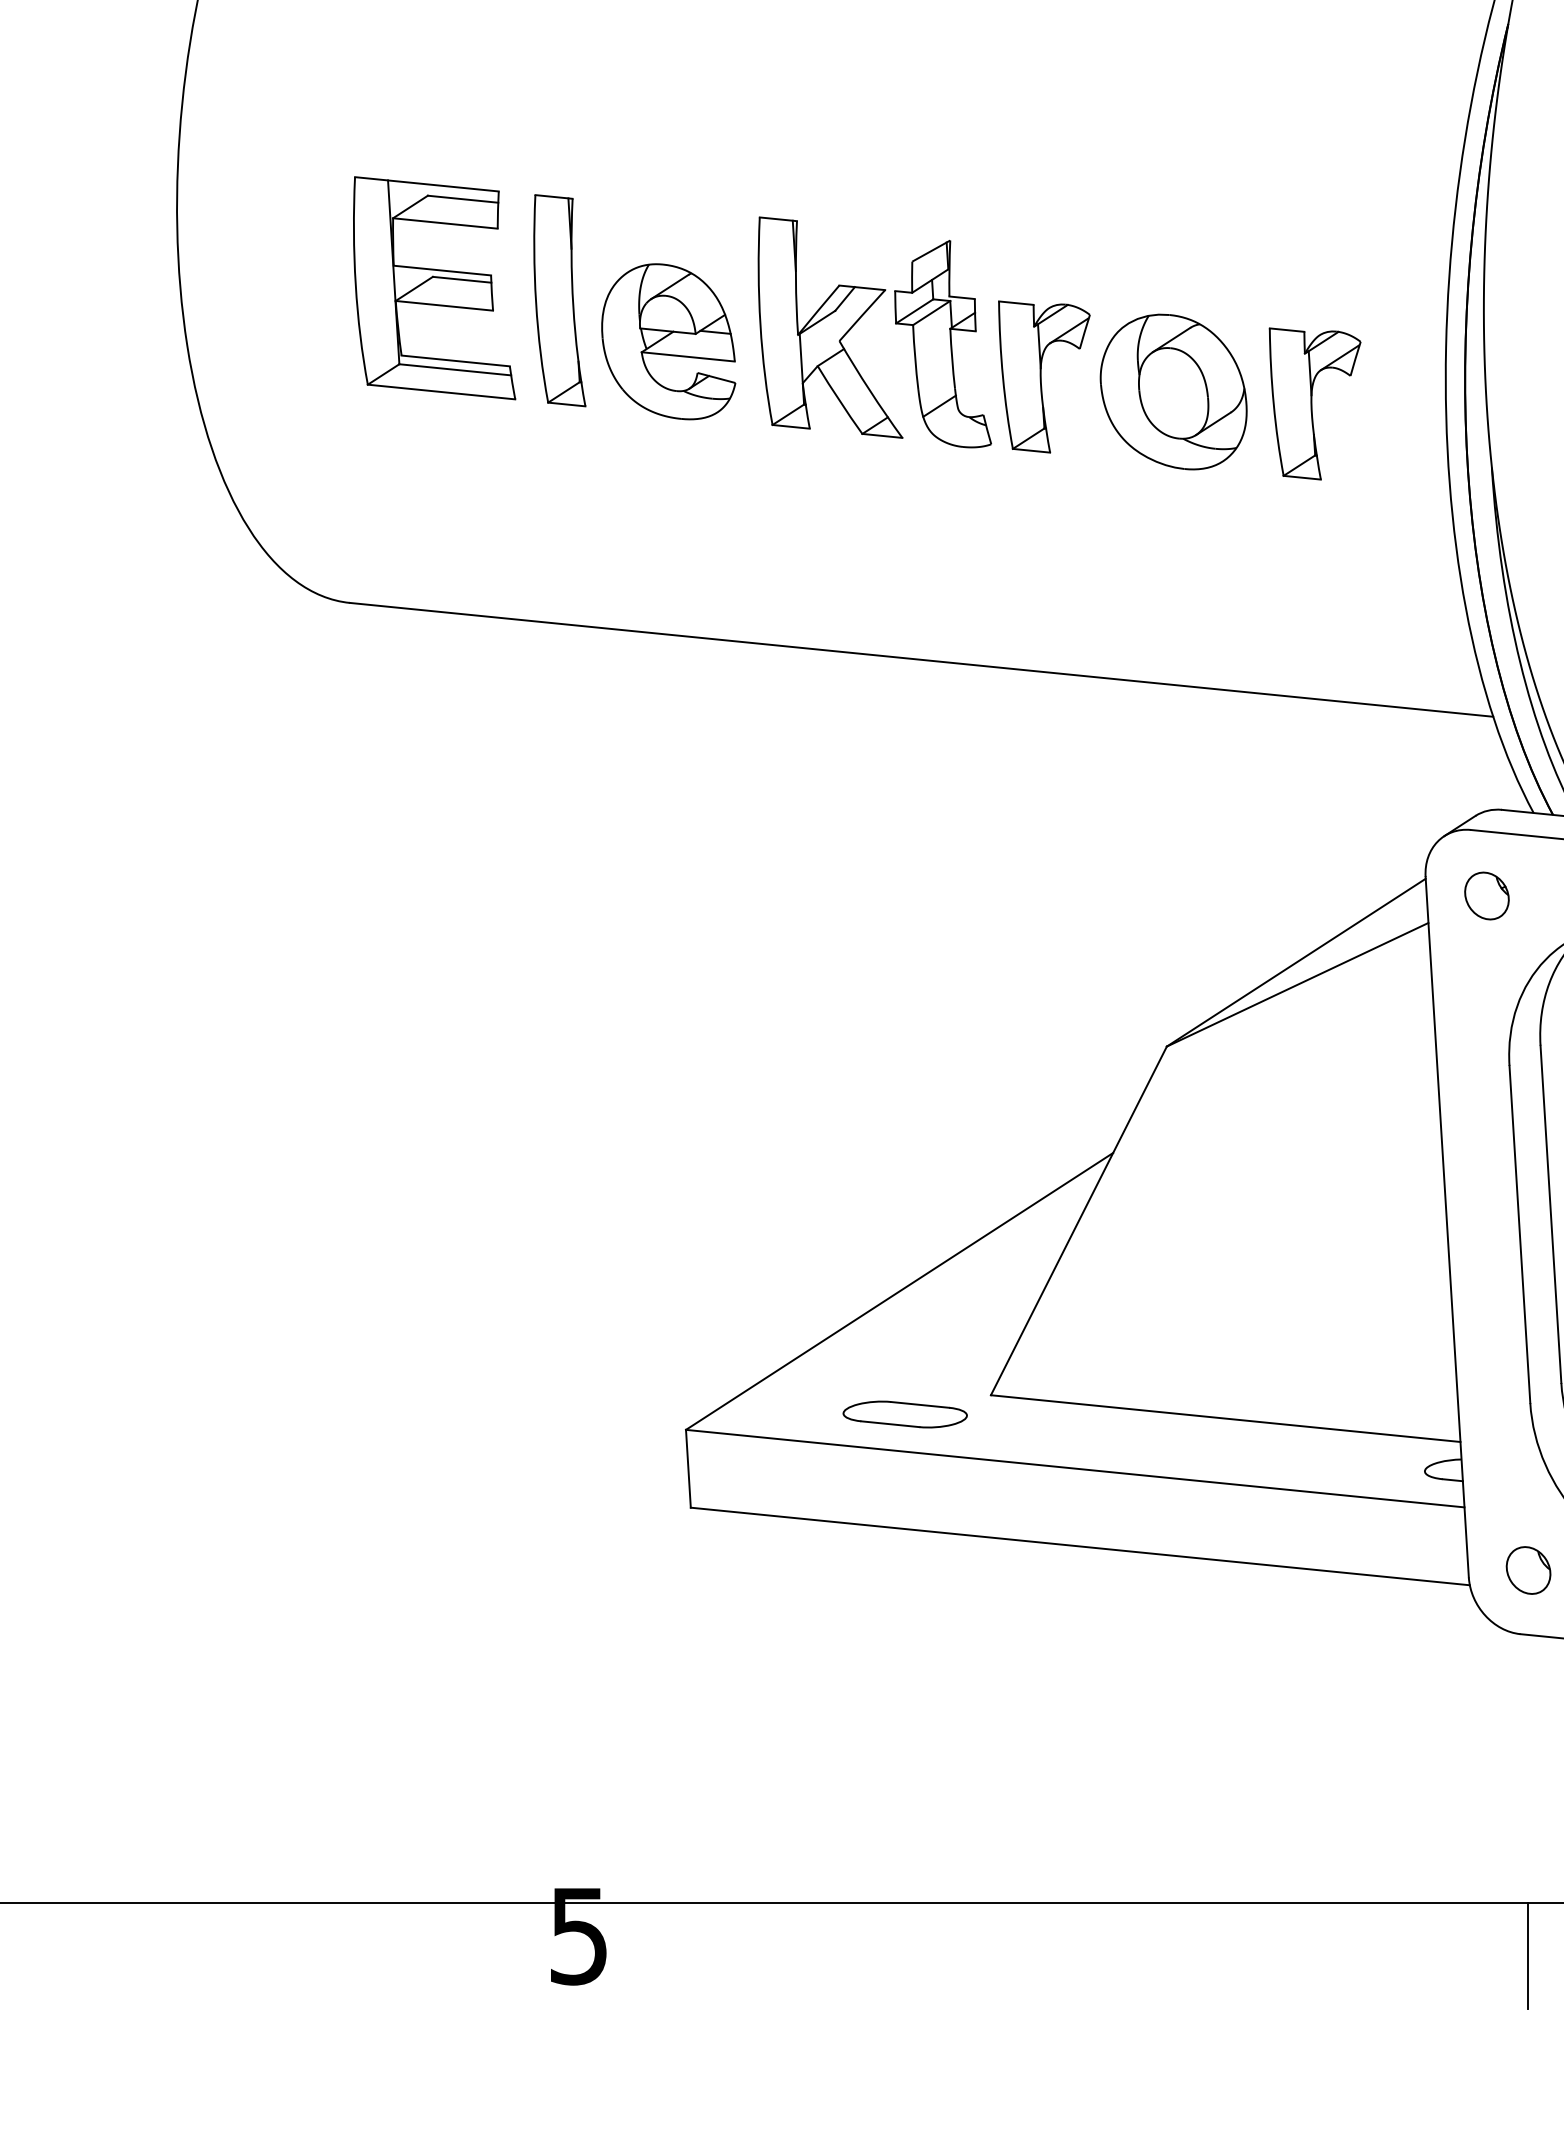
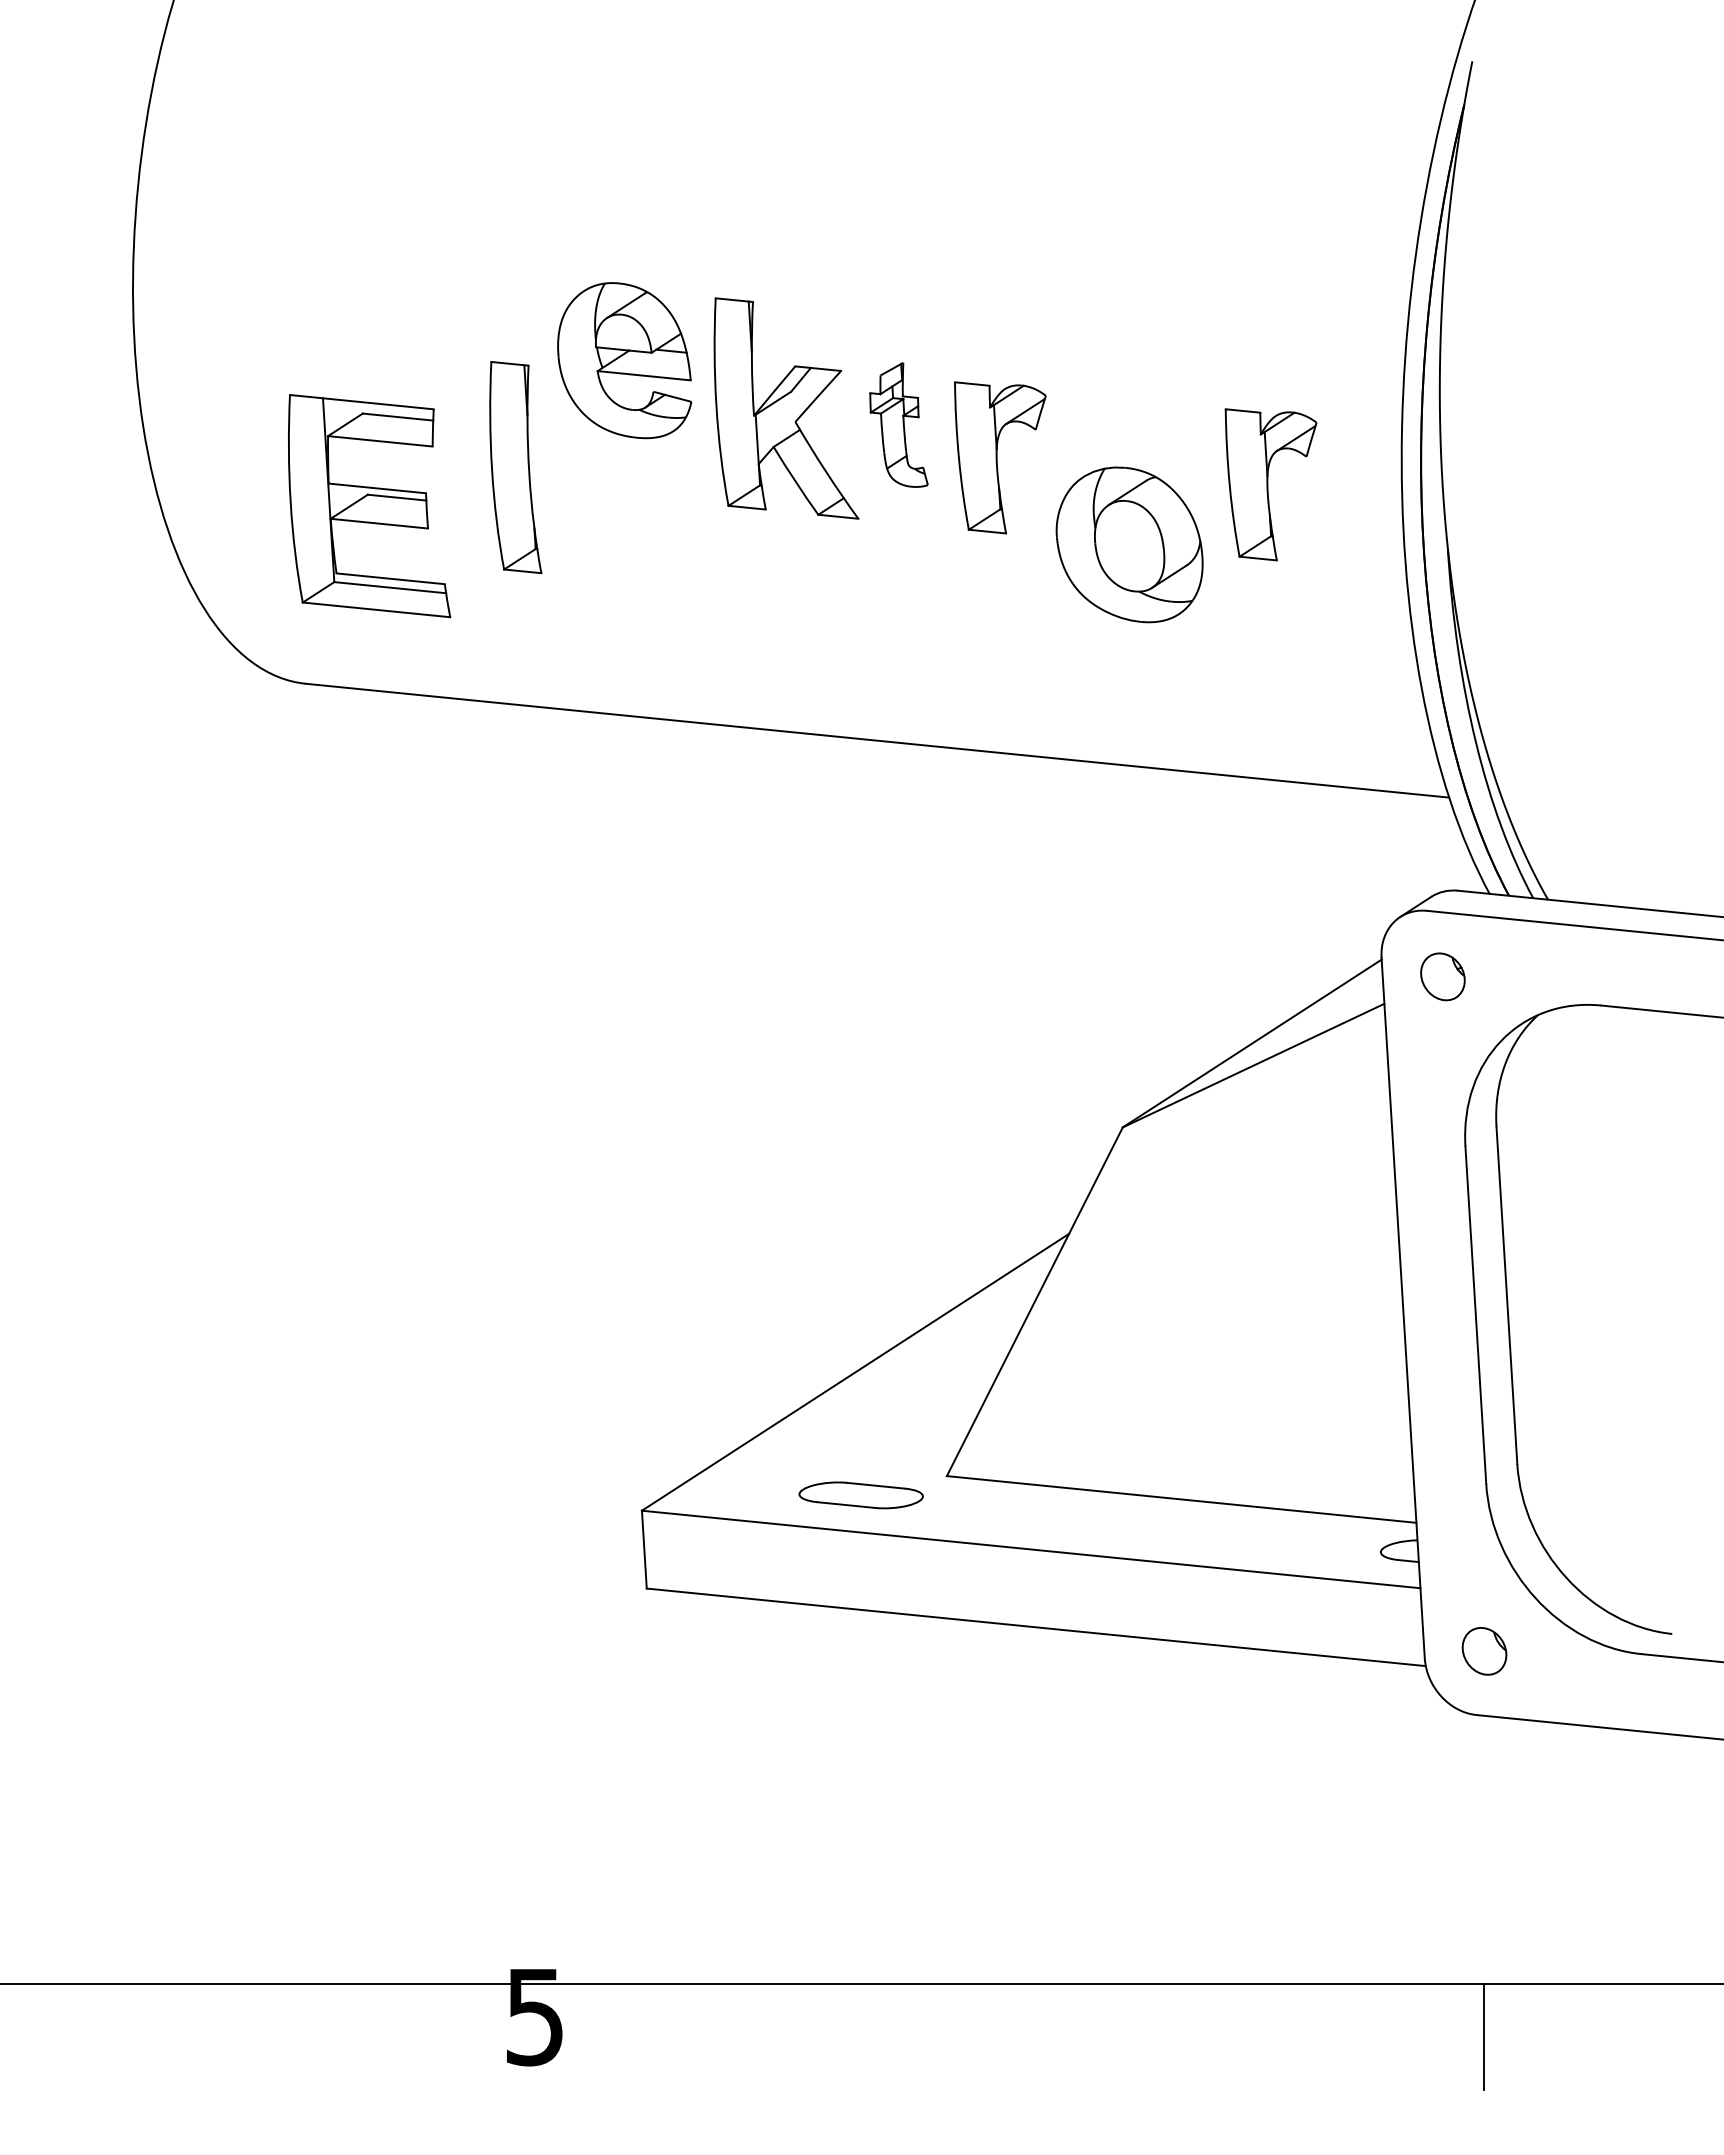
part: (434, 288) -> (369, 506), moved
part: (559, 300) -> (515, 467), moved
part: (668, 341) -> (624, 360), moved
part: (942, 343) -> (898, 424), size x0.6
part: (1173, 391) -> (1129, 544), moved

